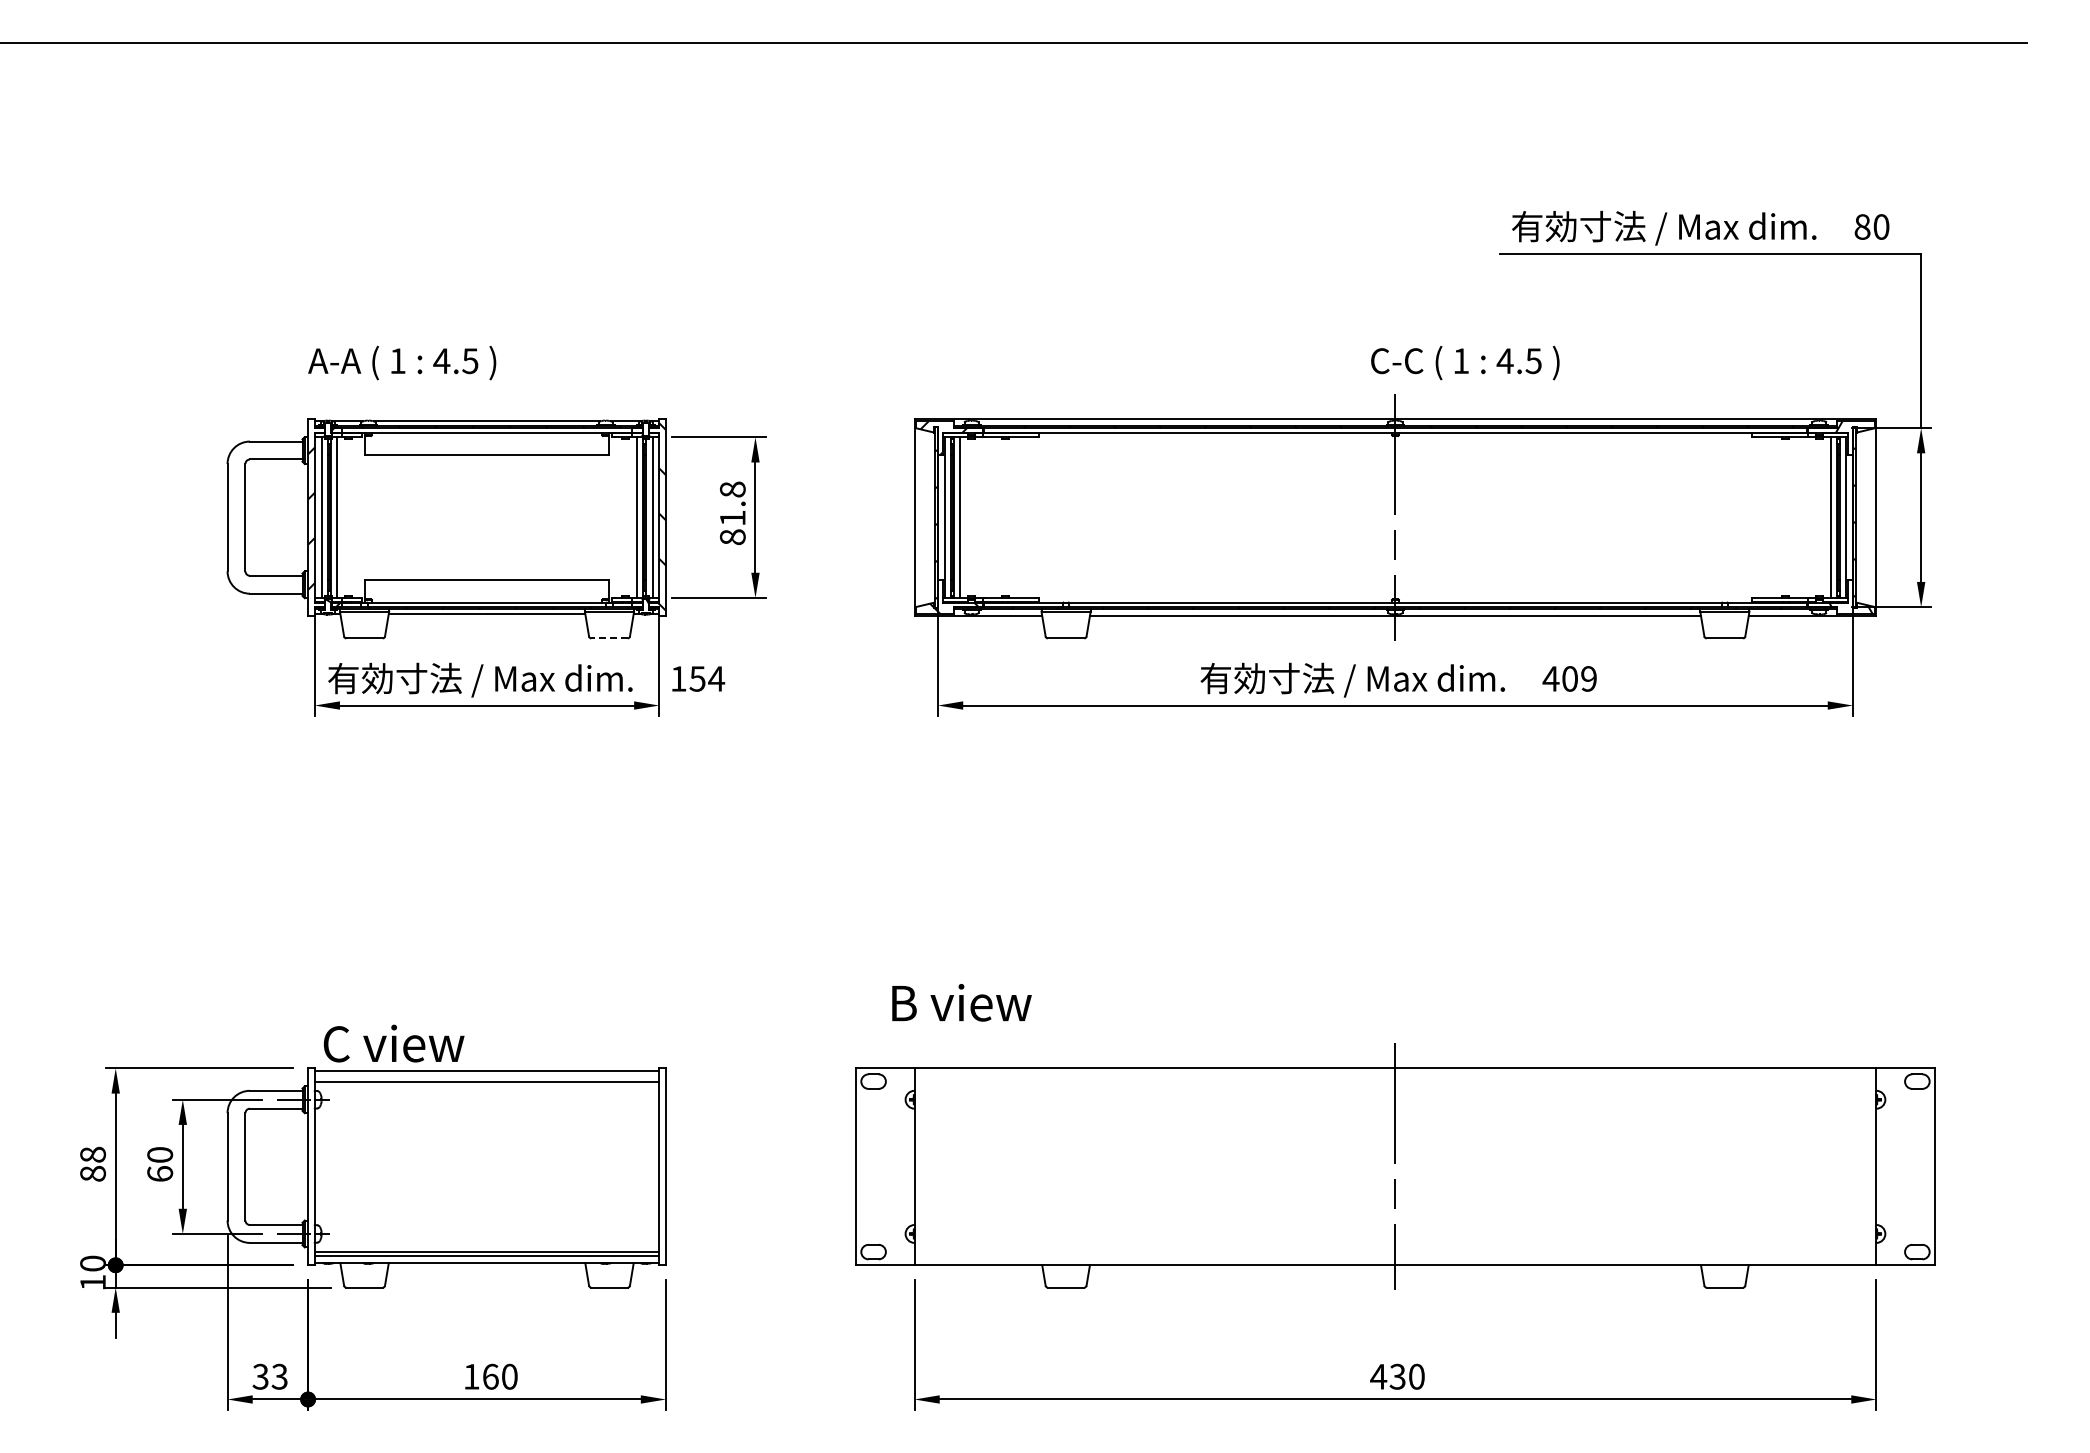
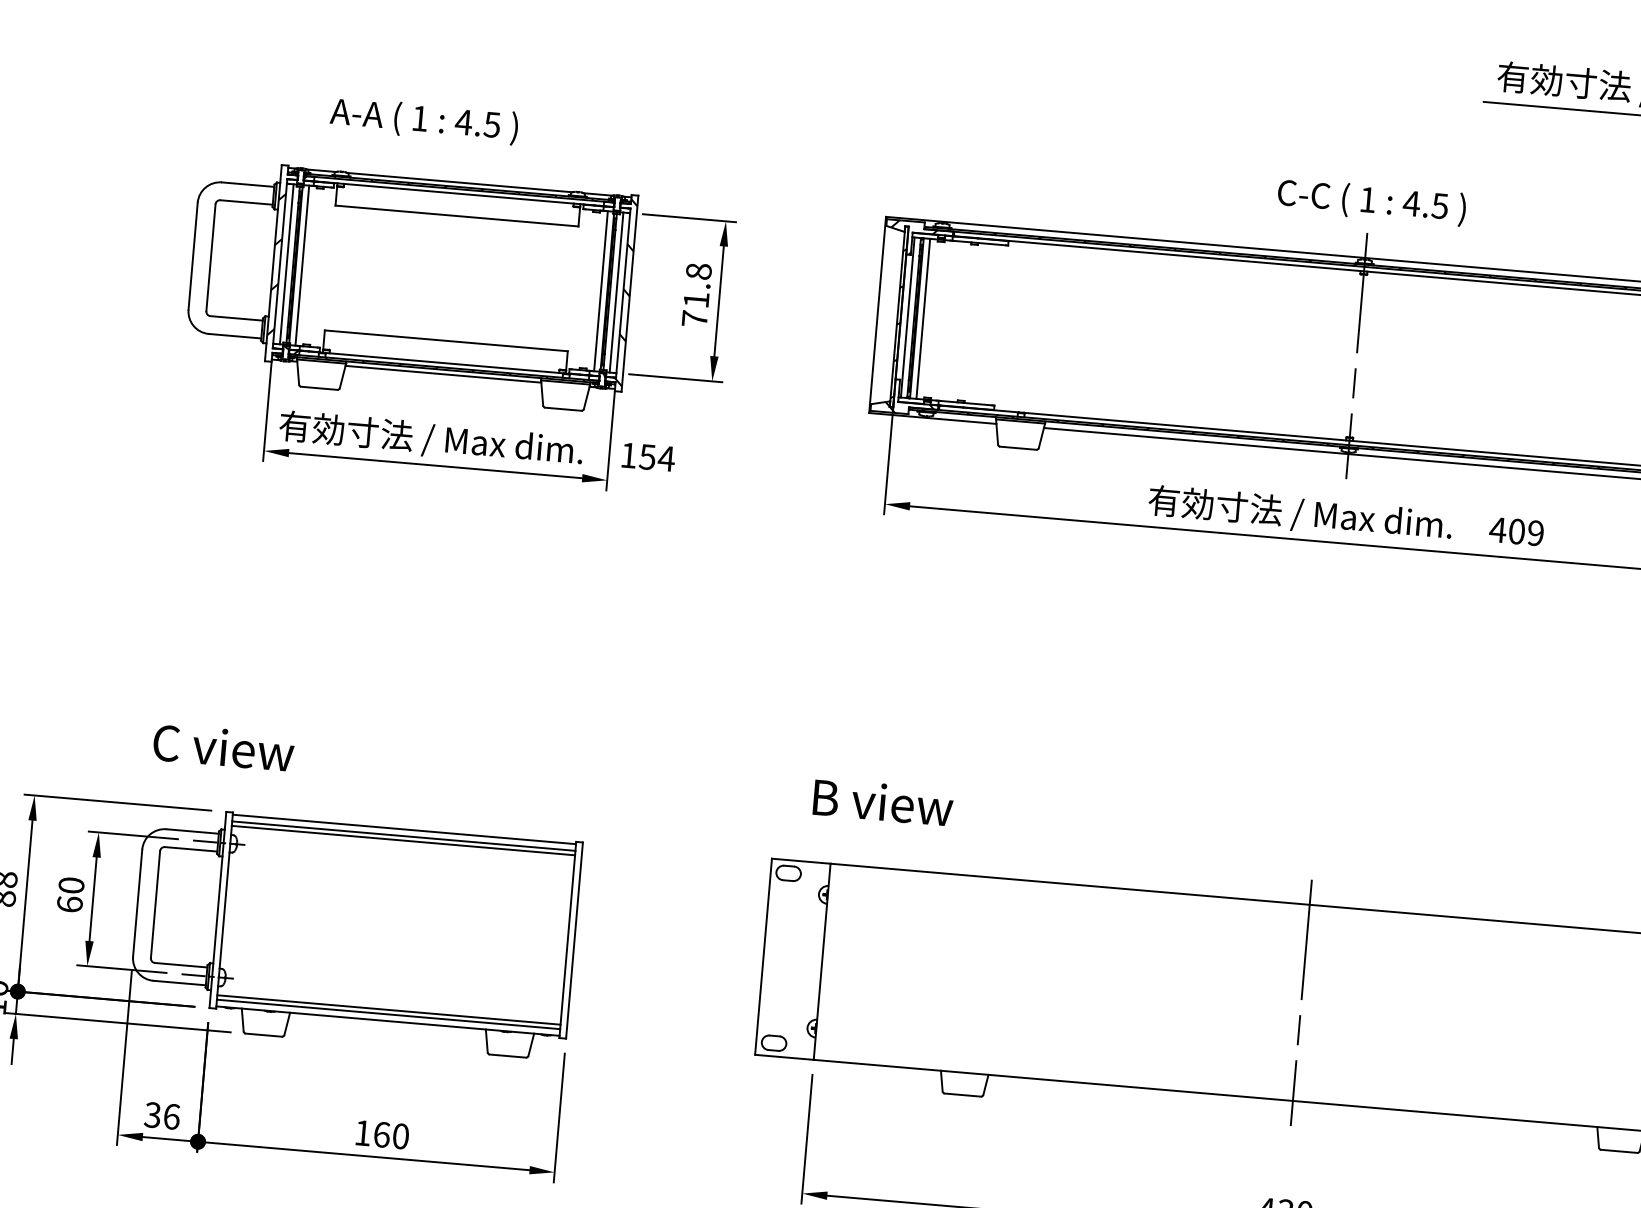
text: (402, 362) -> (424, 120), moved
text: (1465, 362) -> (1372, 201), moved
text: (732, 537) -> (694, 319), 81.8 -> 71.8
line: (609, 638) -> (563, 409), dashed -> solid
text: (393, 1043) -> (223, 747), moved
line: (486, 1077) -> (403, 836), added
text: (279, 1376) -> (171, 1116), 33 -> 36

